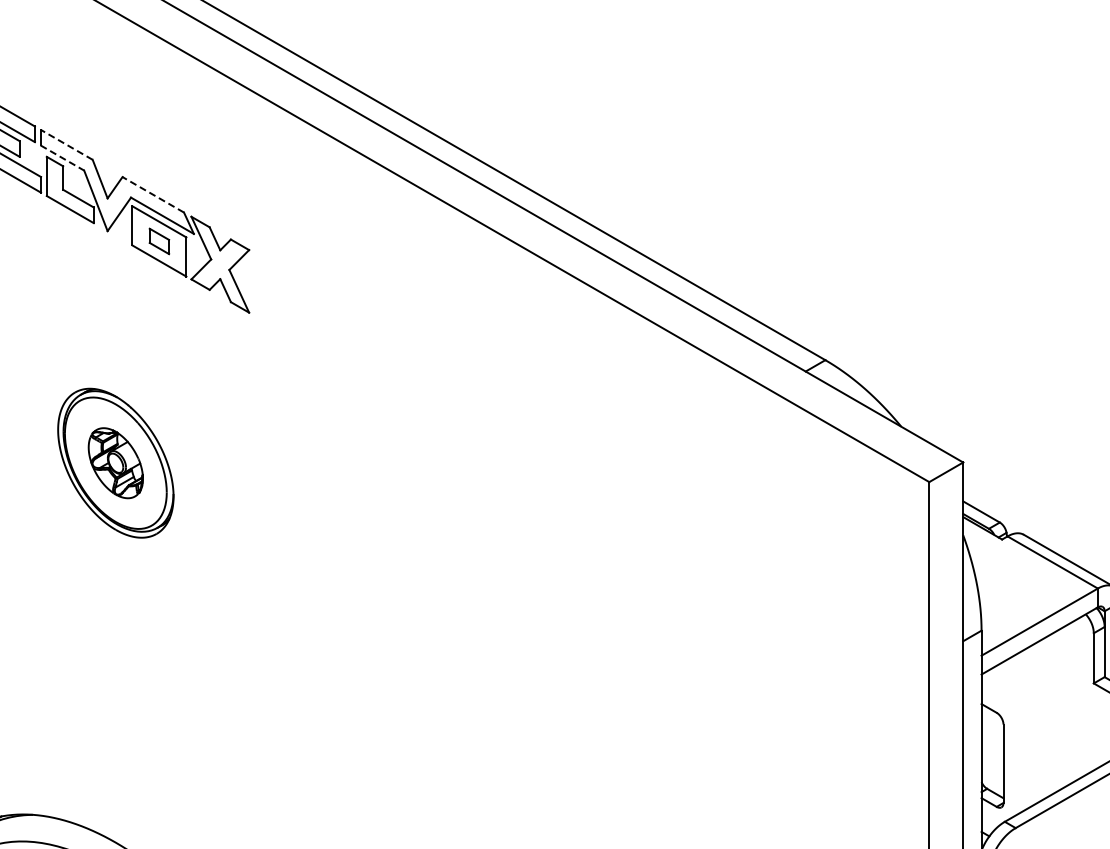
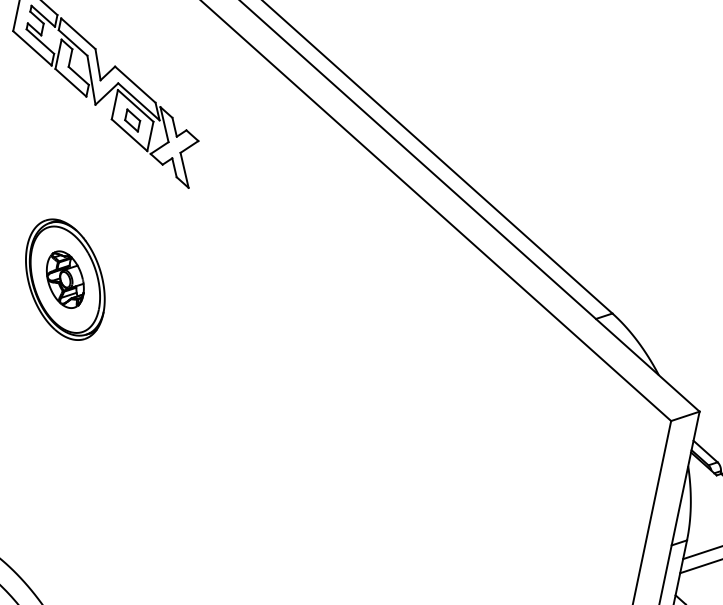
line: (66, 144) -> (78, 33), dashed -> solid
line: (62, 158) -> (73, 43), dashed -> solid
line: (152, 194) -> (134, 84), dashed -> solid

